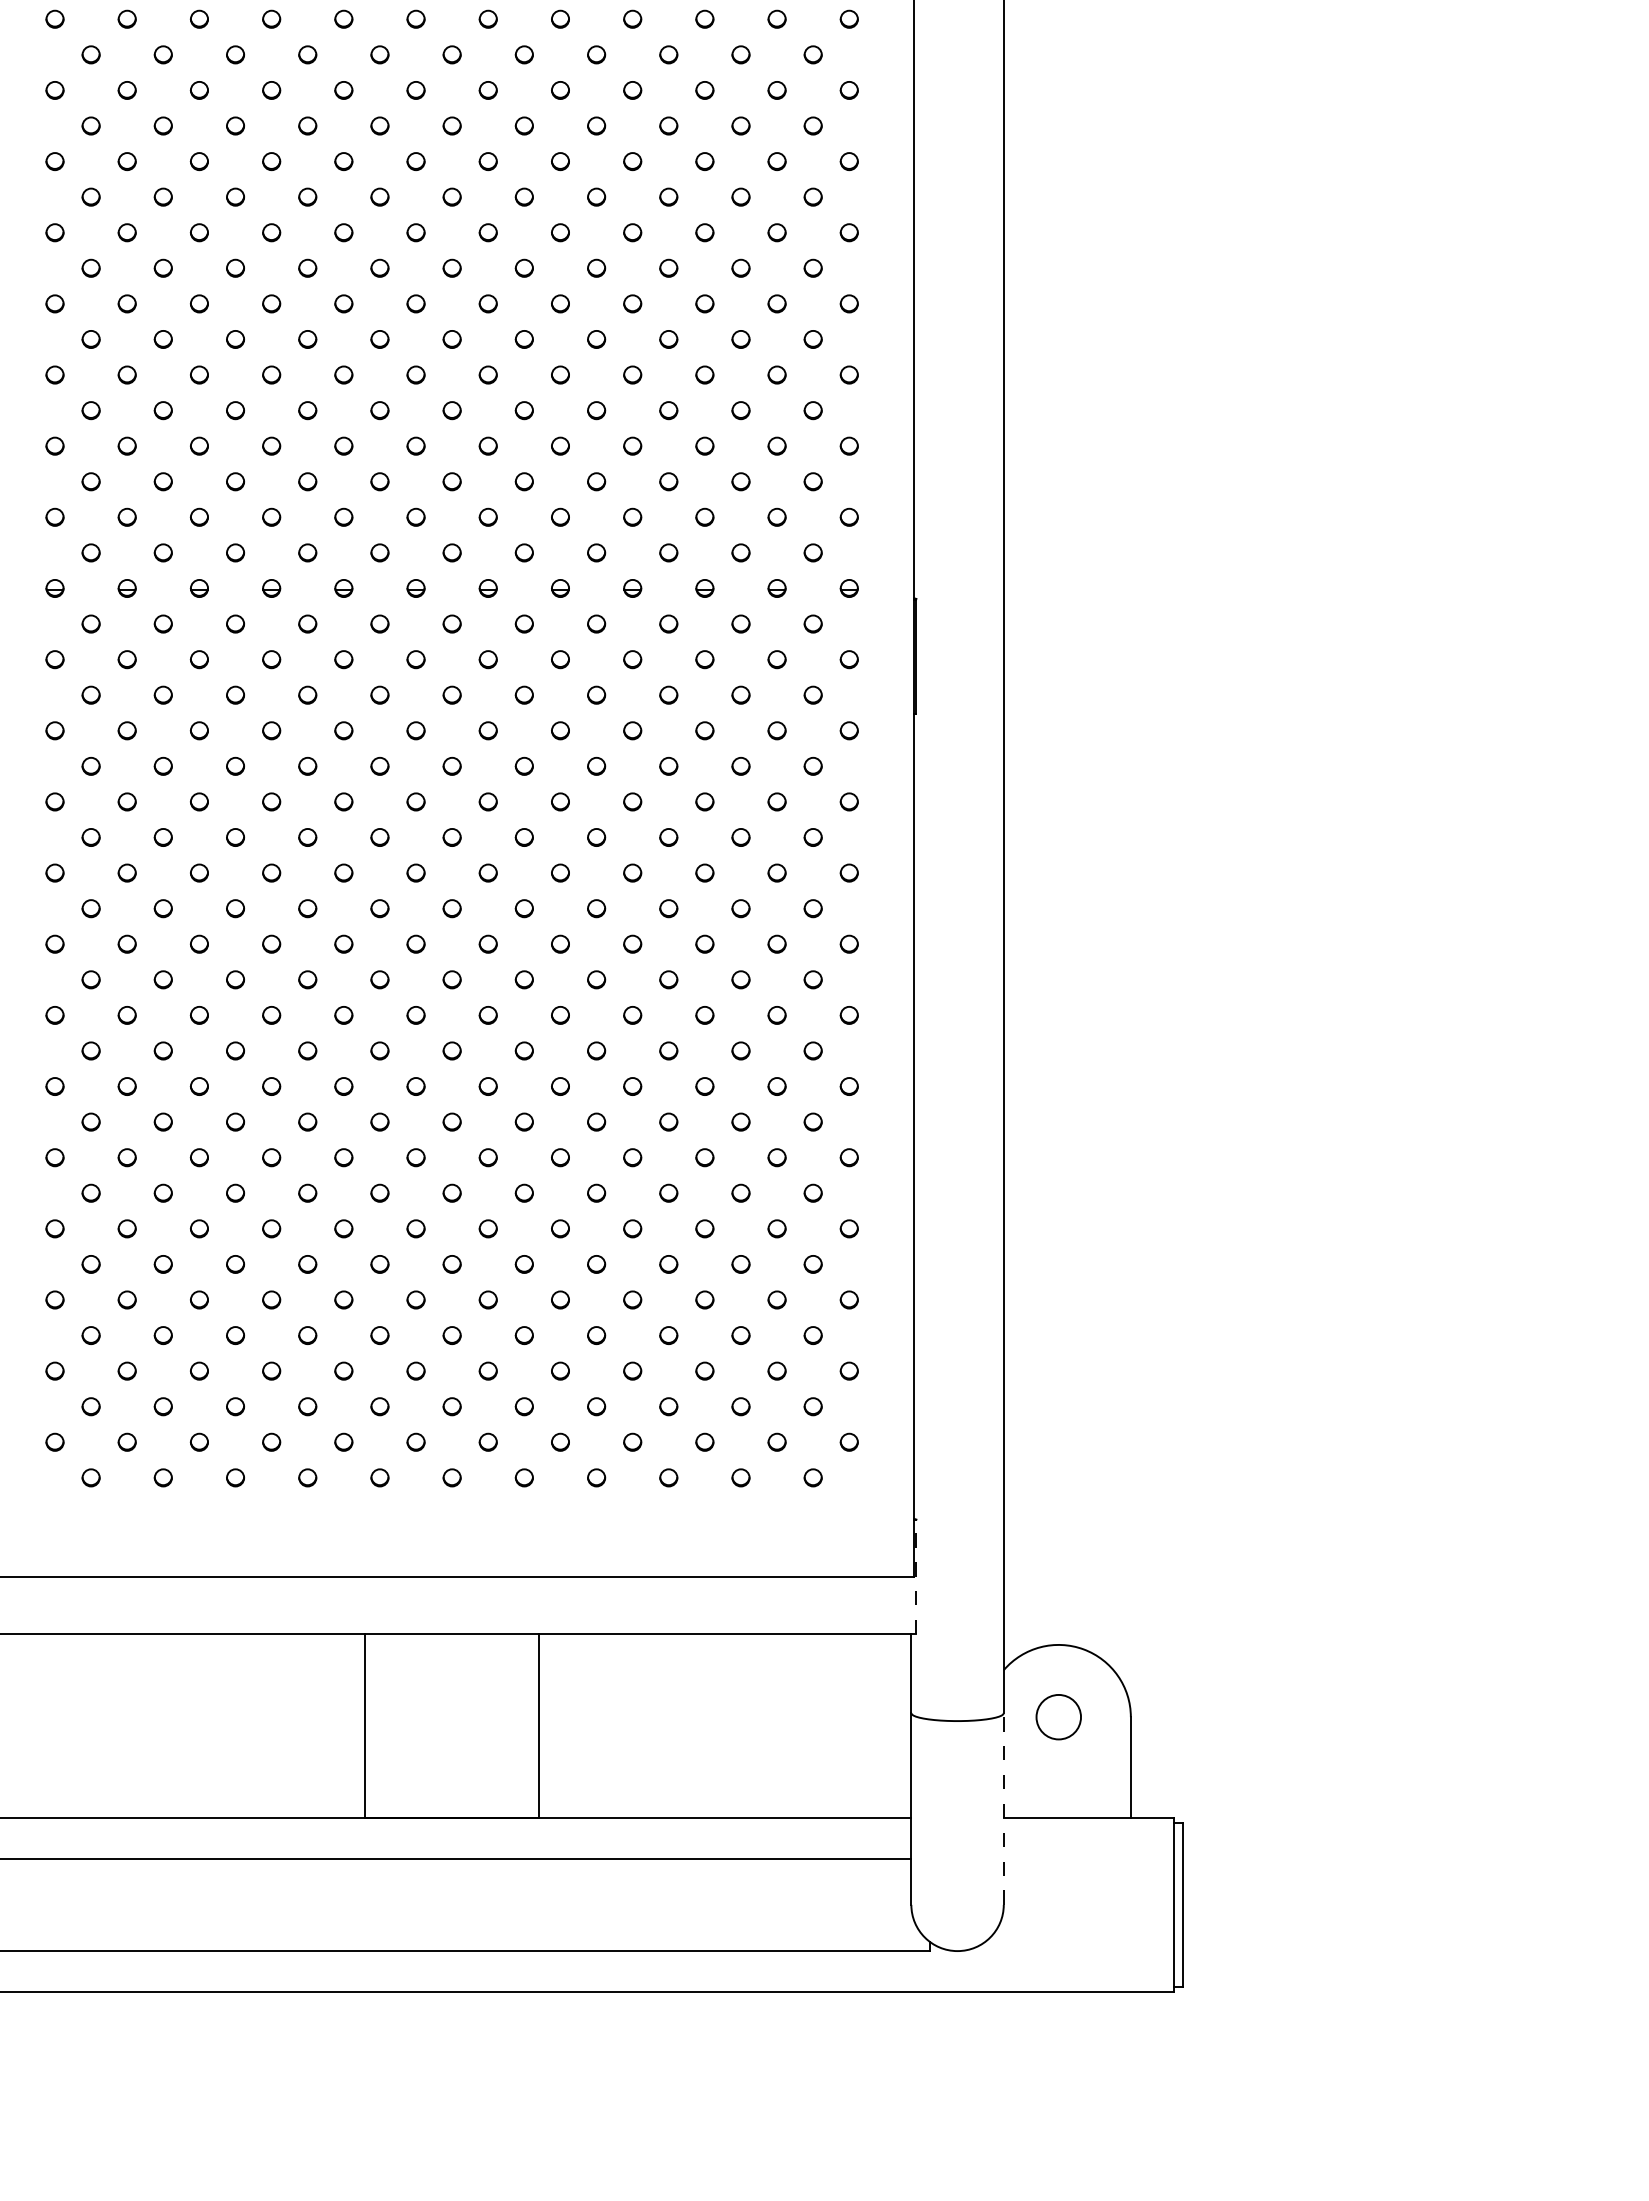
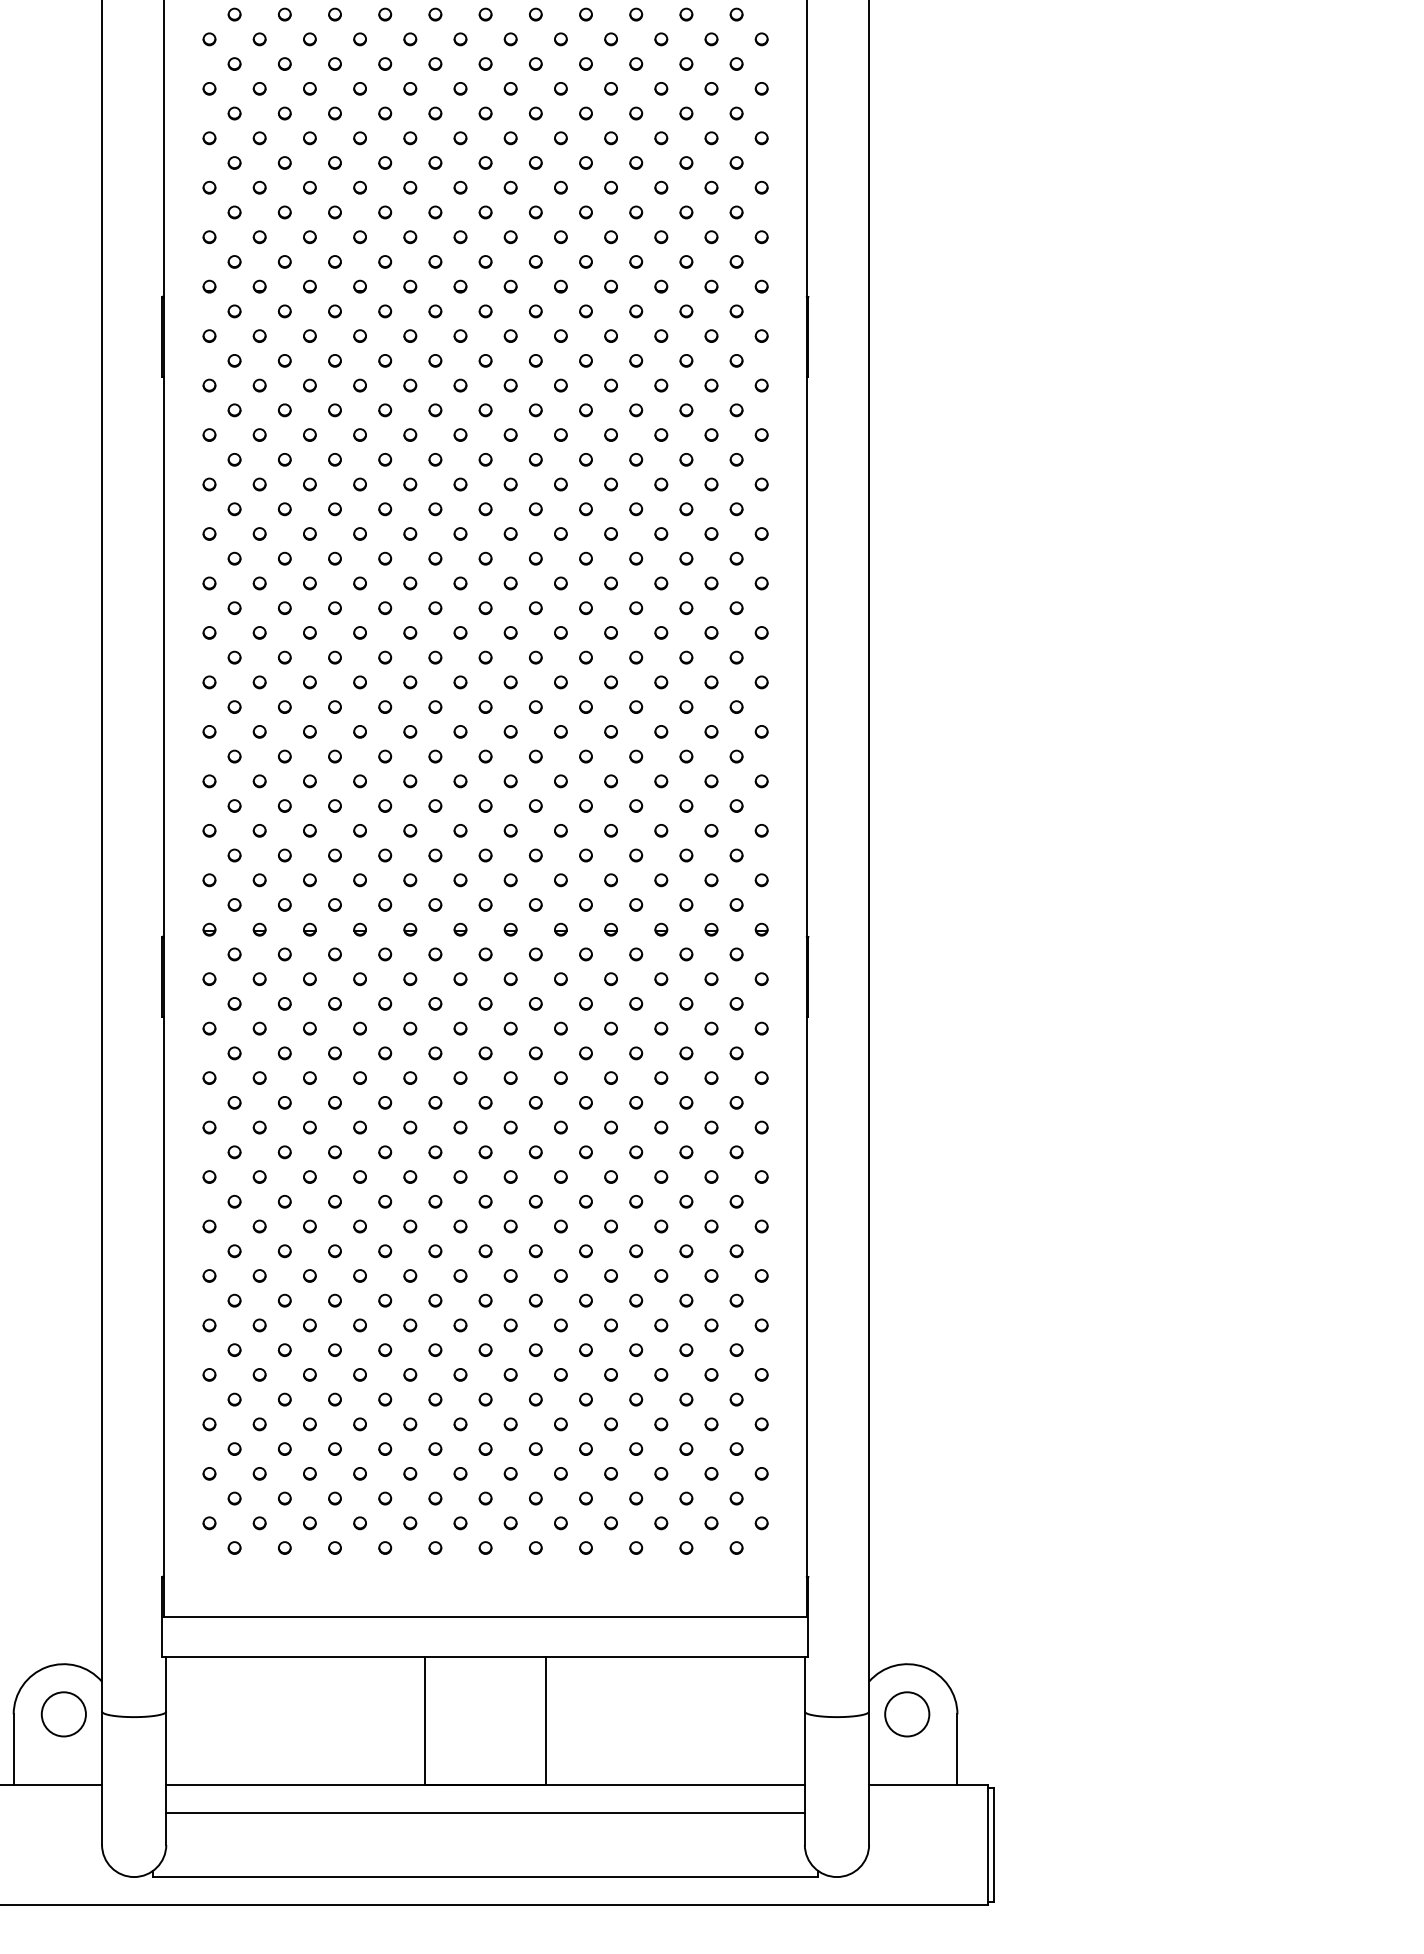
line: (916, 1577) -> (808, 1617), dashed -> solid
circle: (1059, 1717) -> (907, 1714), size x1.43
line: (1004, 1809) -> (869, 1778), dashed -> solid

